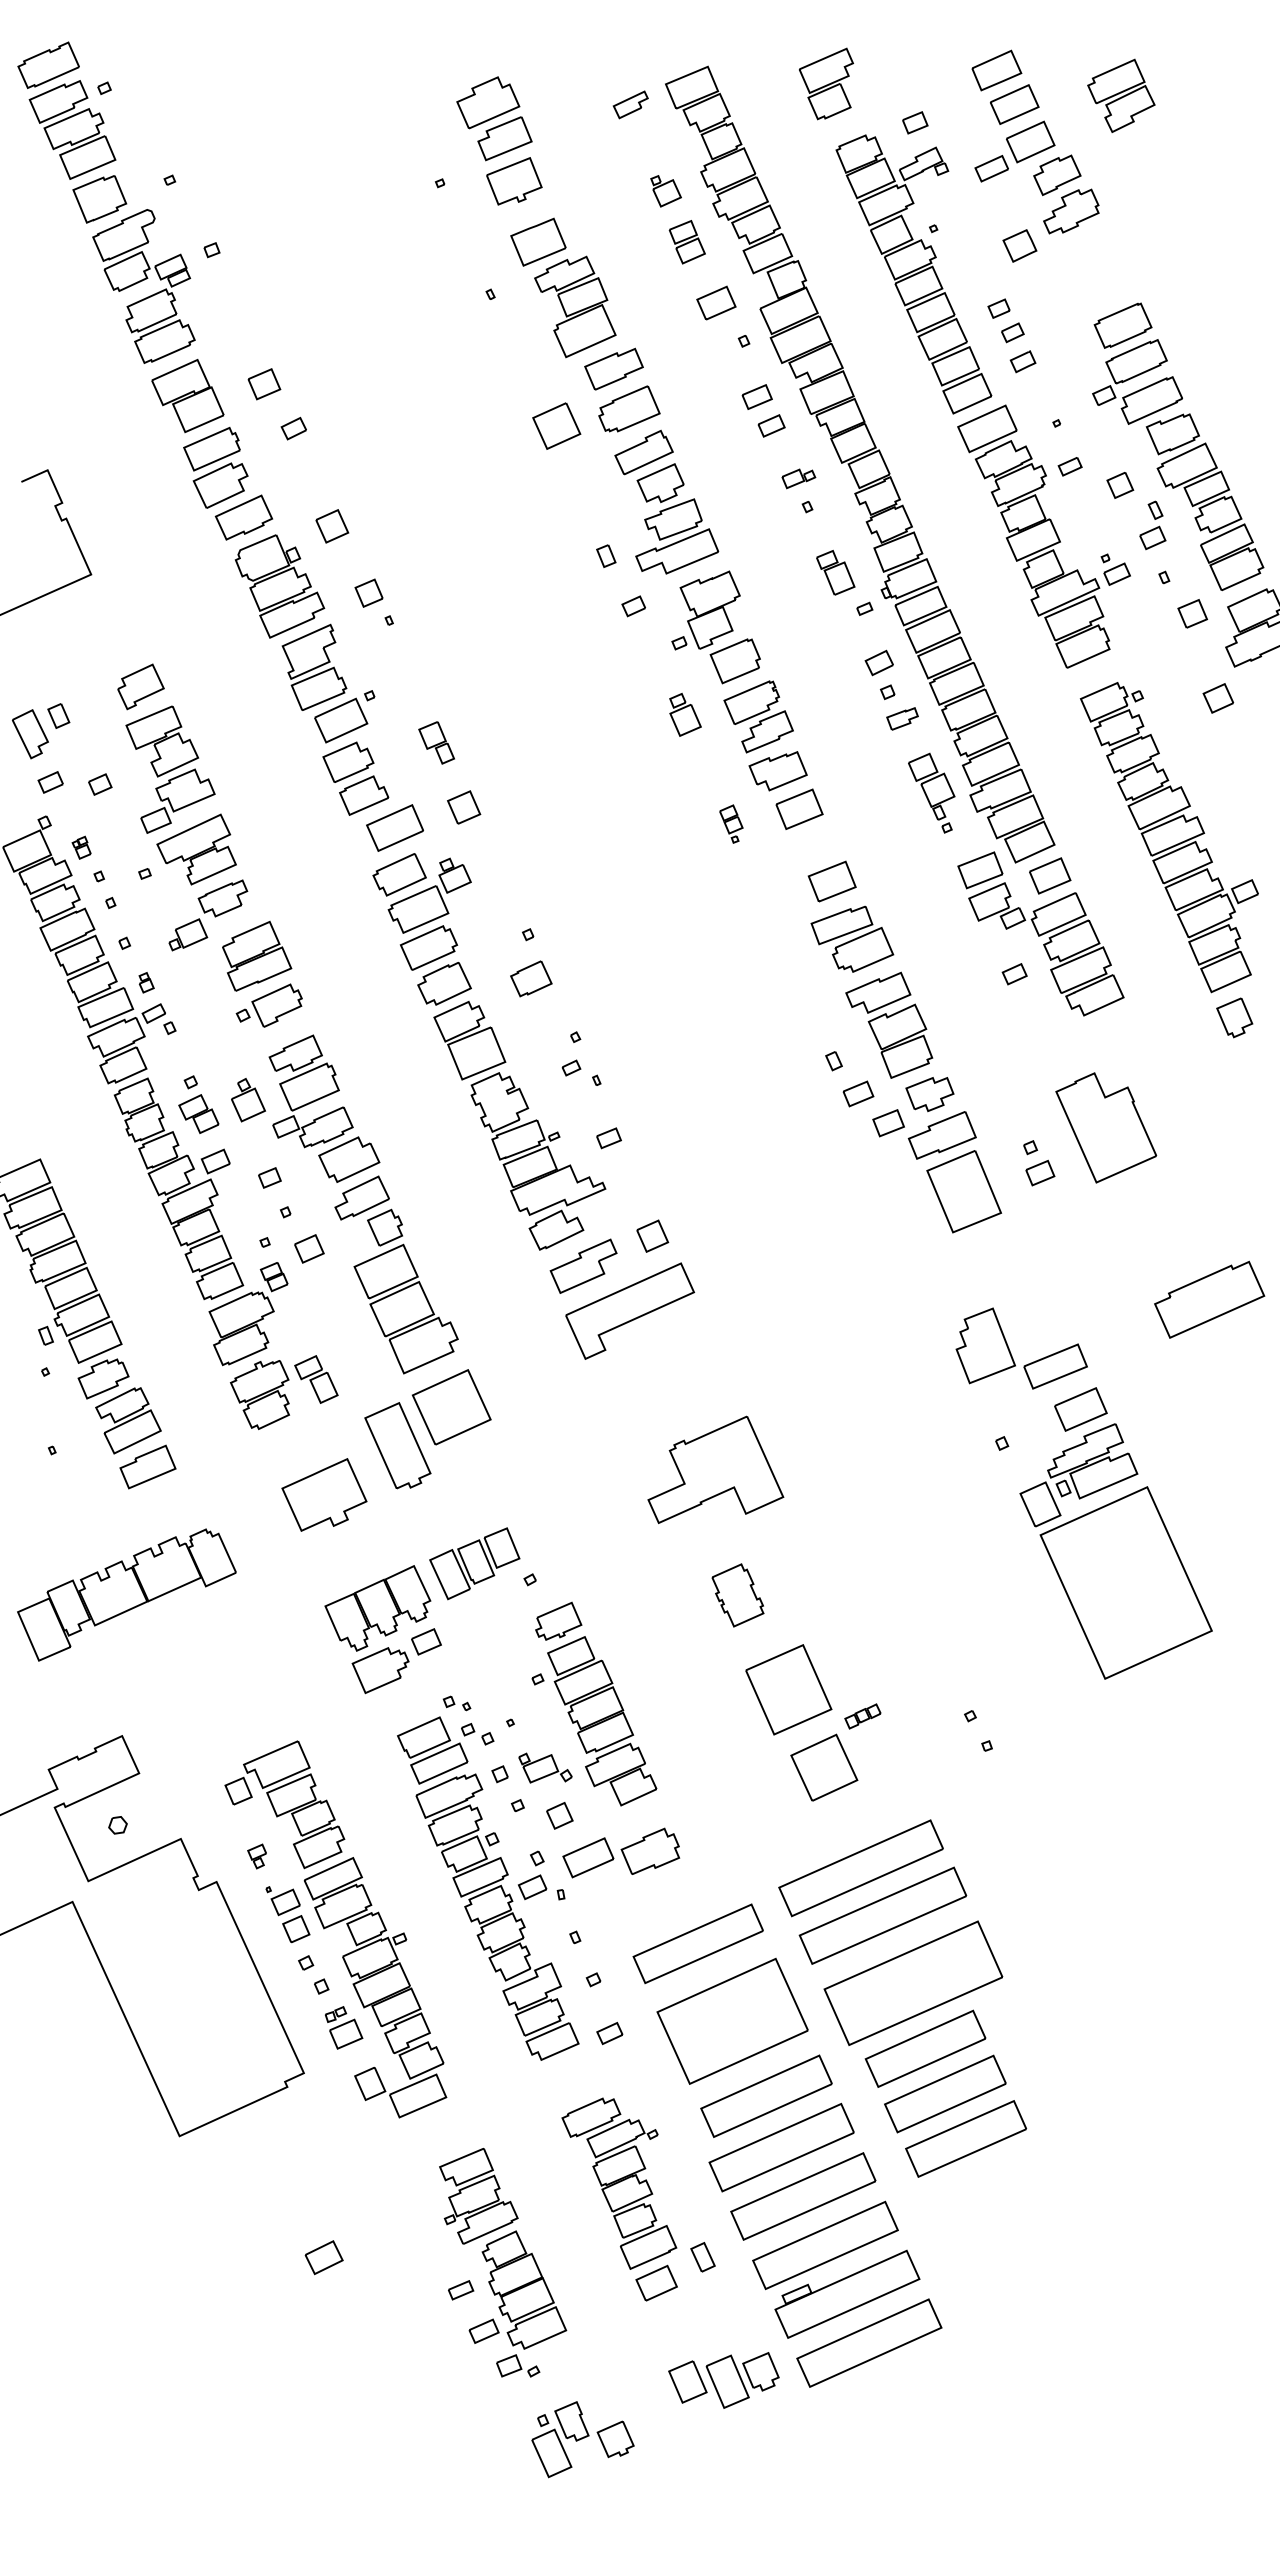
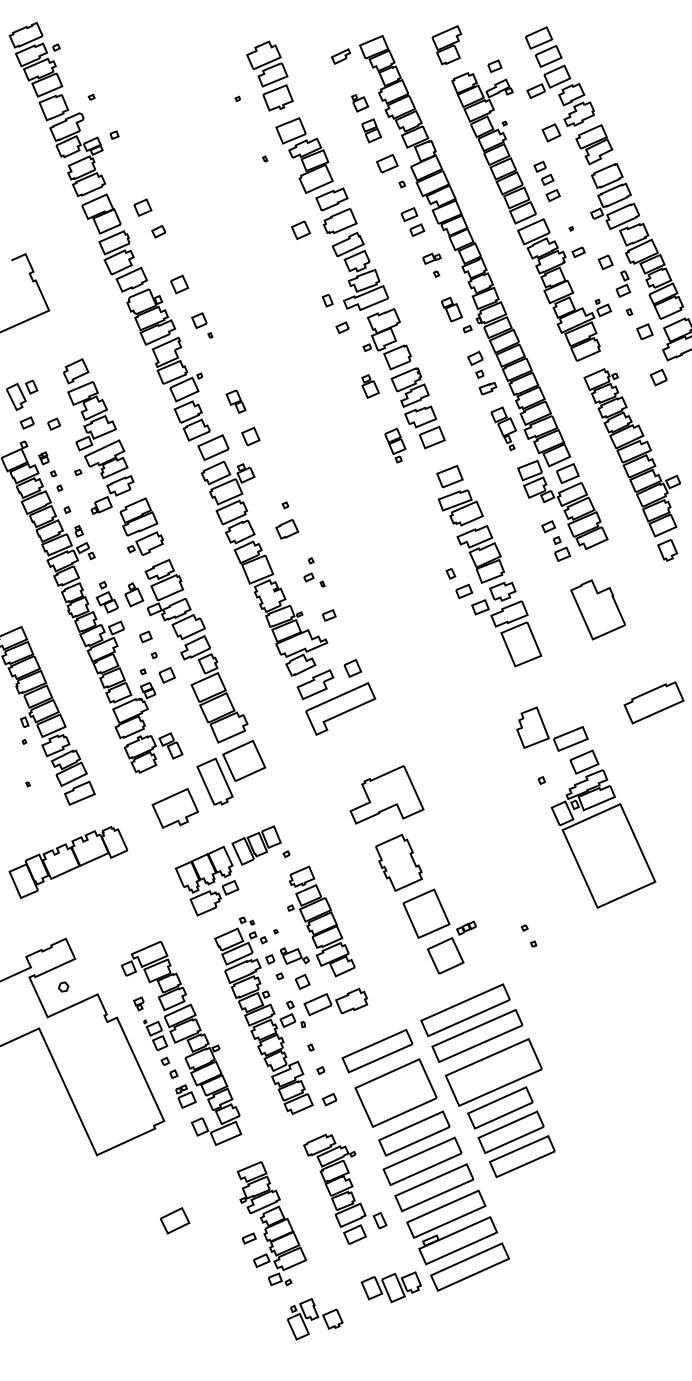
part: (1121, 95) -> (594, 144), moved
part: (555, 424) -> (300, 229), size x0.71
part: (731, 823) -> (395, 445), size x1.67
part: (1040, 1162) -> (562, 548), moved
part: (737, 1595) -> (398, 862), size x1.67
part: (324, 2256) -> (175, 1220), size x1.43

